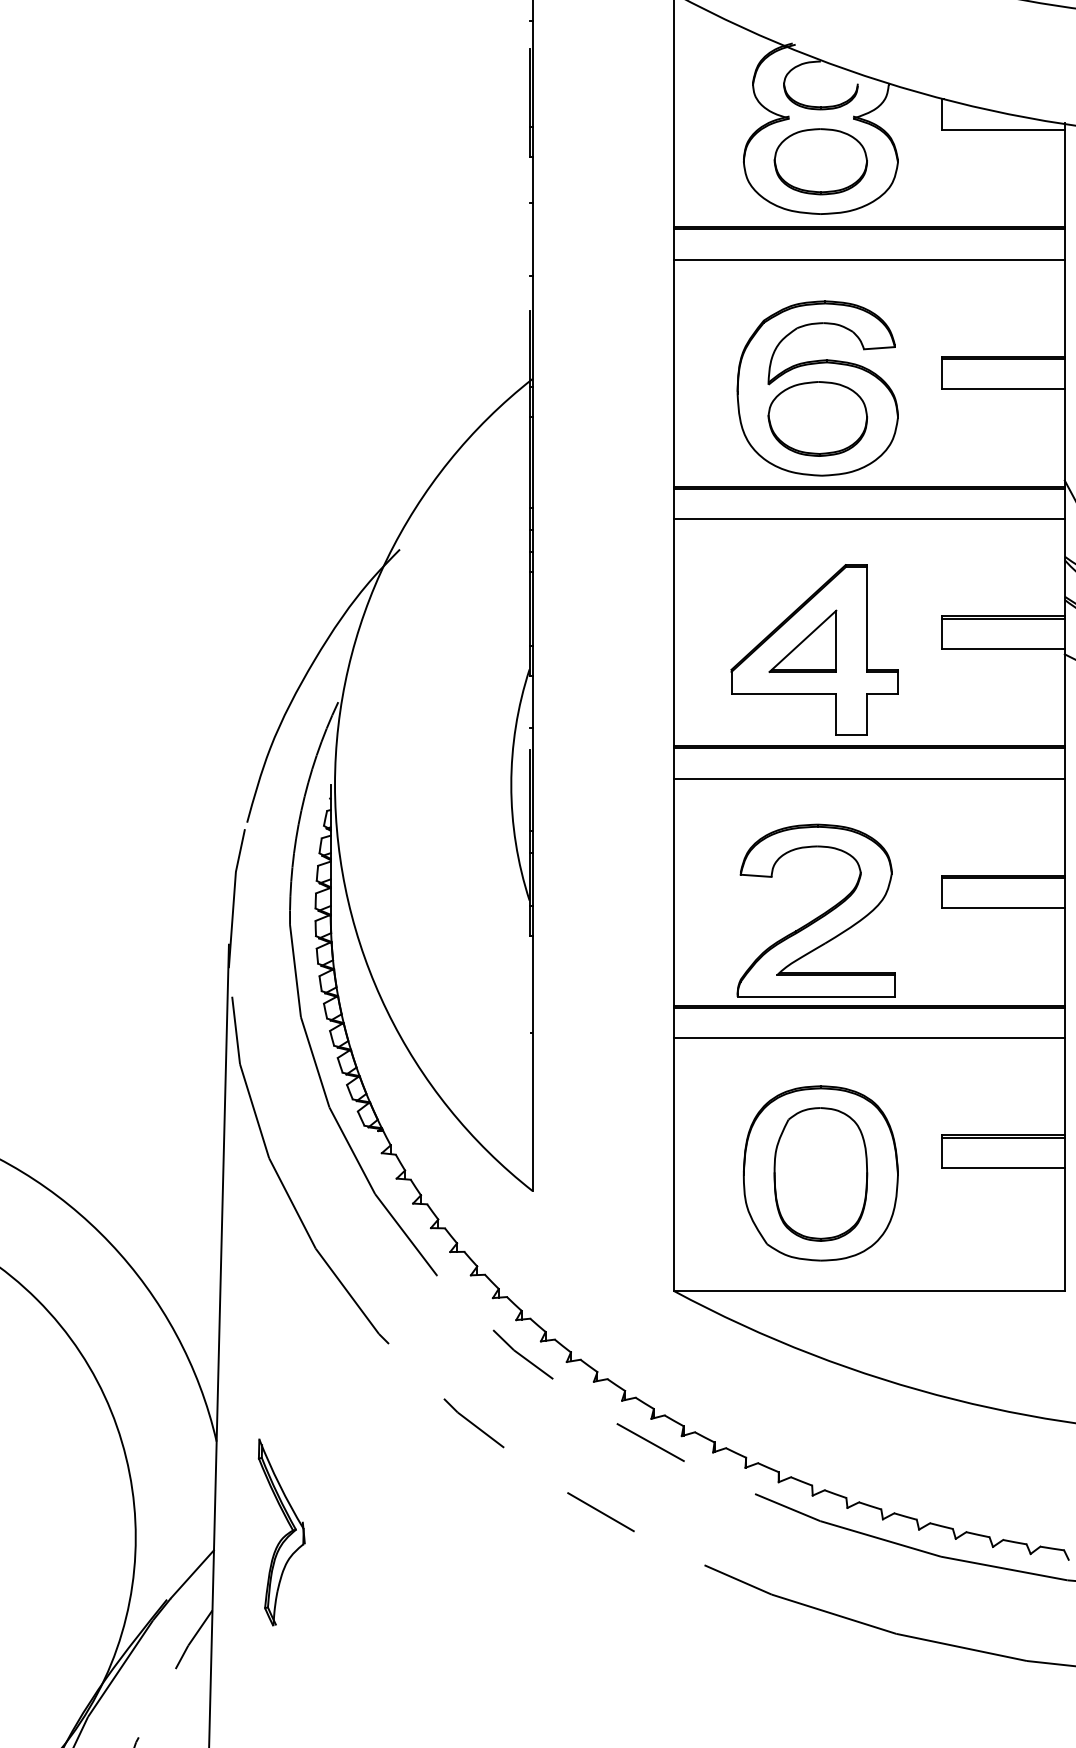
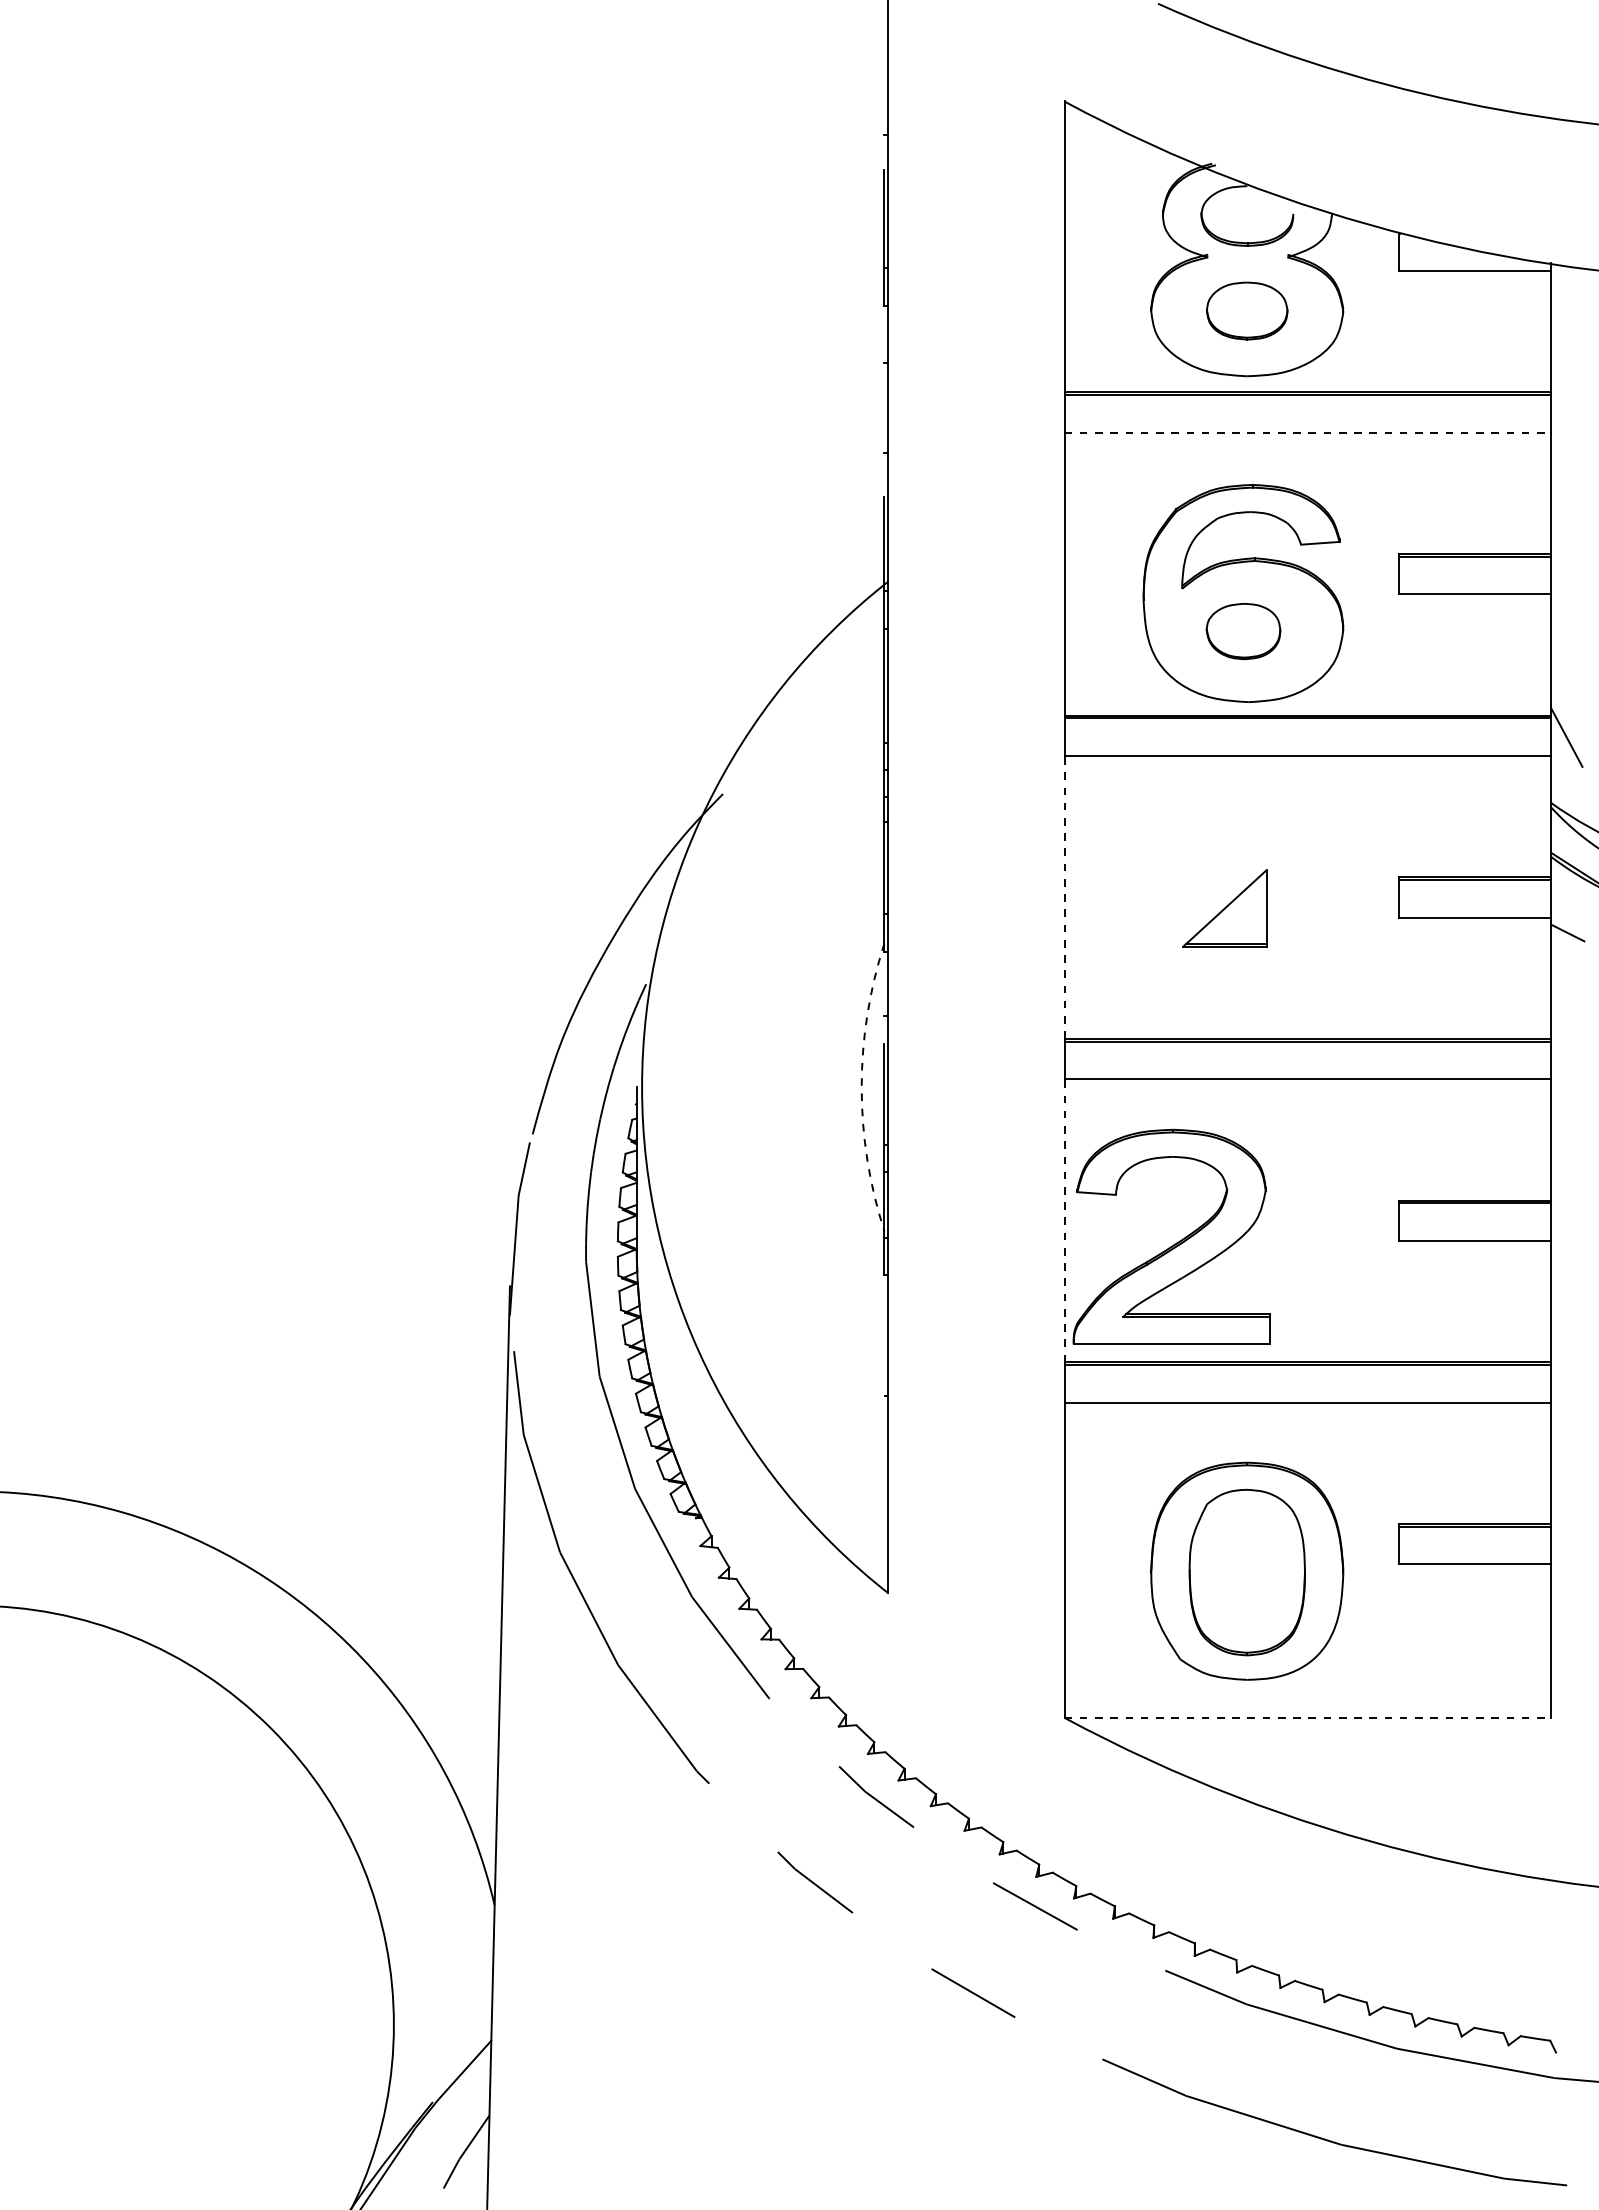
part: (820, 161) -> (1246, 310), size x0.7
line: (870, 259) -> (1308, 432), solid -> dashed
part: (817, 419) -> (1243, 631), size x0.6
line: (674, 632) -> (1064, 897), solid -> dashed
part: (813, 649) -> (1238, 918), removed
arc: (511, 785) -> (861, 1087), solid -> dashed
line: (674, 891) -> (1064, 1220), solid -> dashed
part: (820, 915) -> (1176, 1242), moved
line: (870, 1290) -> (1308, 1717), solid -> dashed
part: (281, 1532) -> (575, 2018), removed

